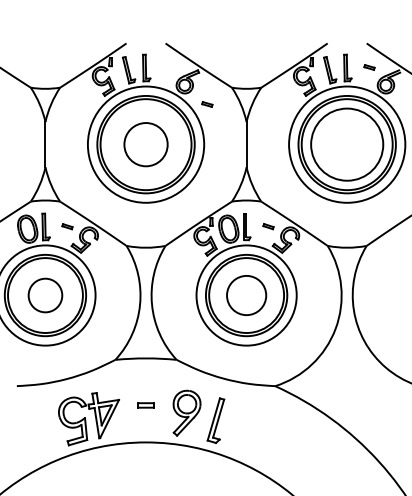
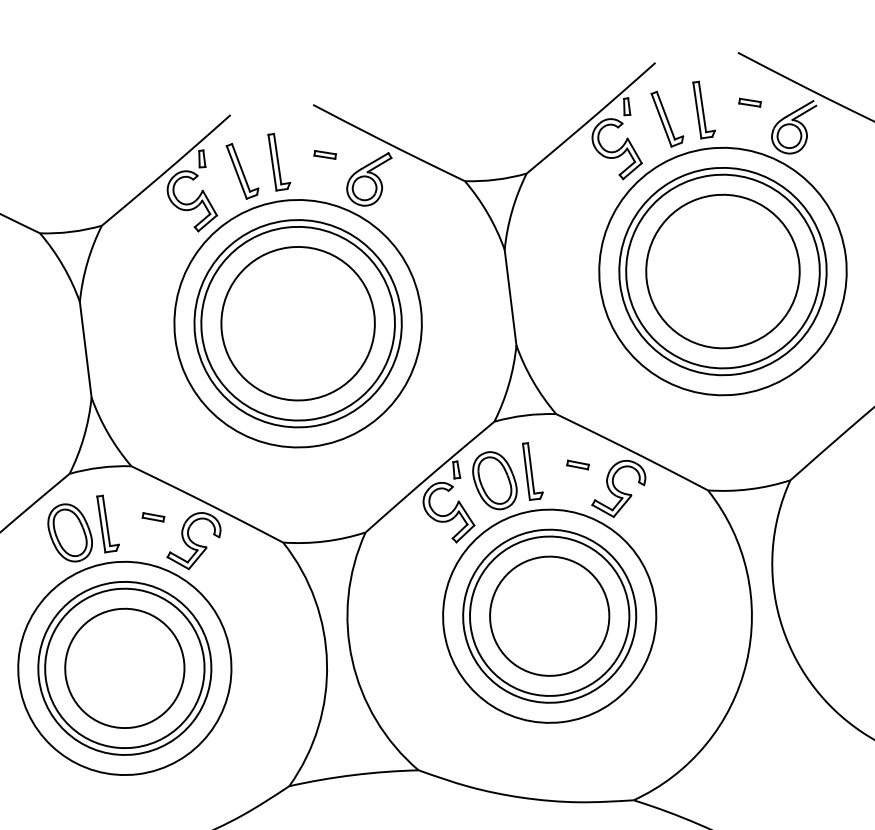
part: (207, 104) -> (325, 154), moved
circle: (145, 144) -> (296, 323), size x1.67
circle: (45, 295) -> (124, 668), size x1.67
circle: (246, 295) -> (549, 616), size x1.43

